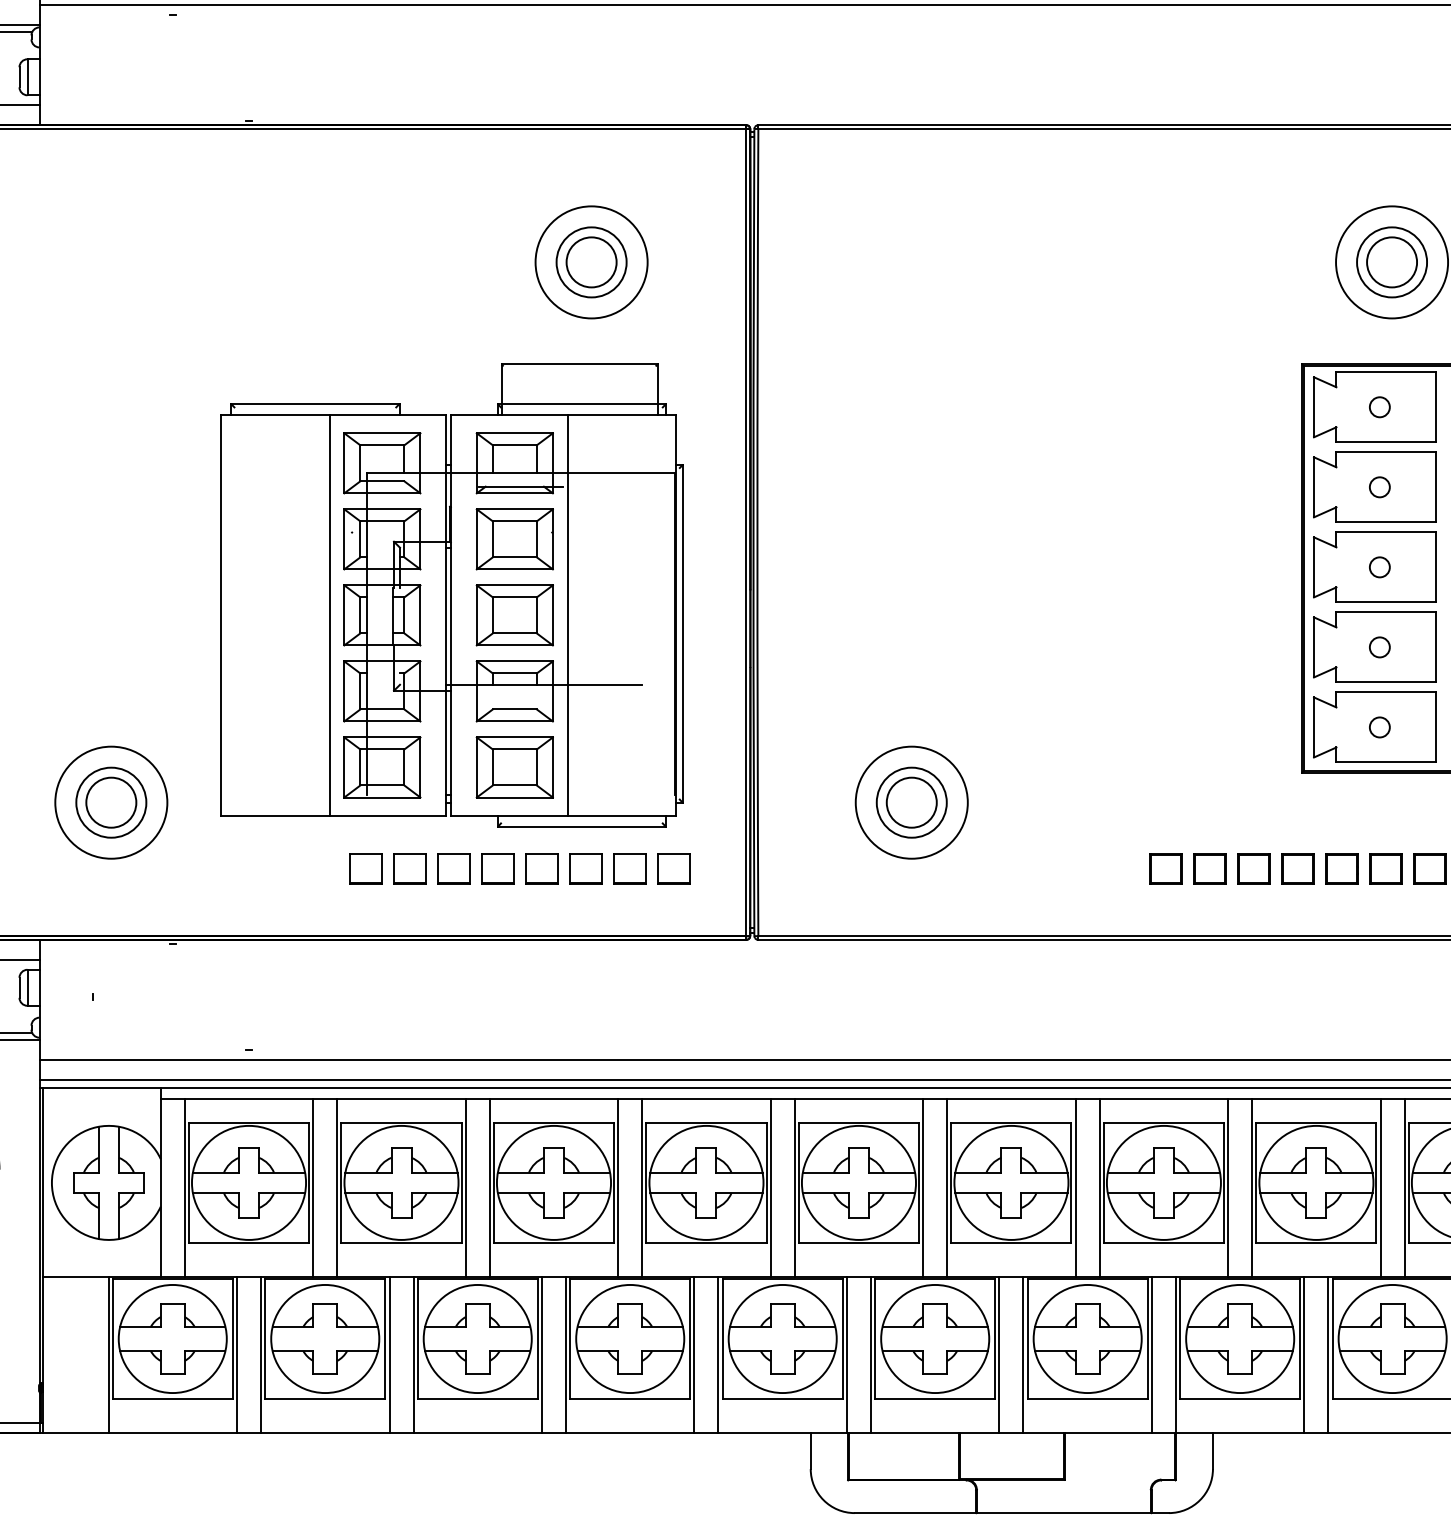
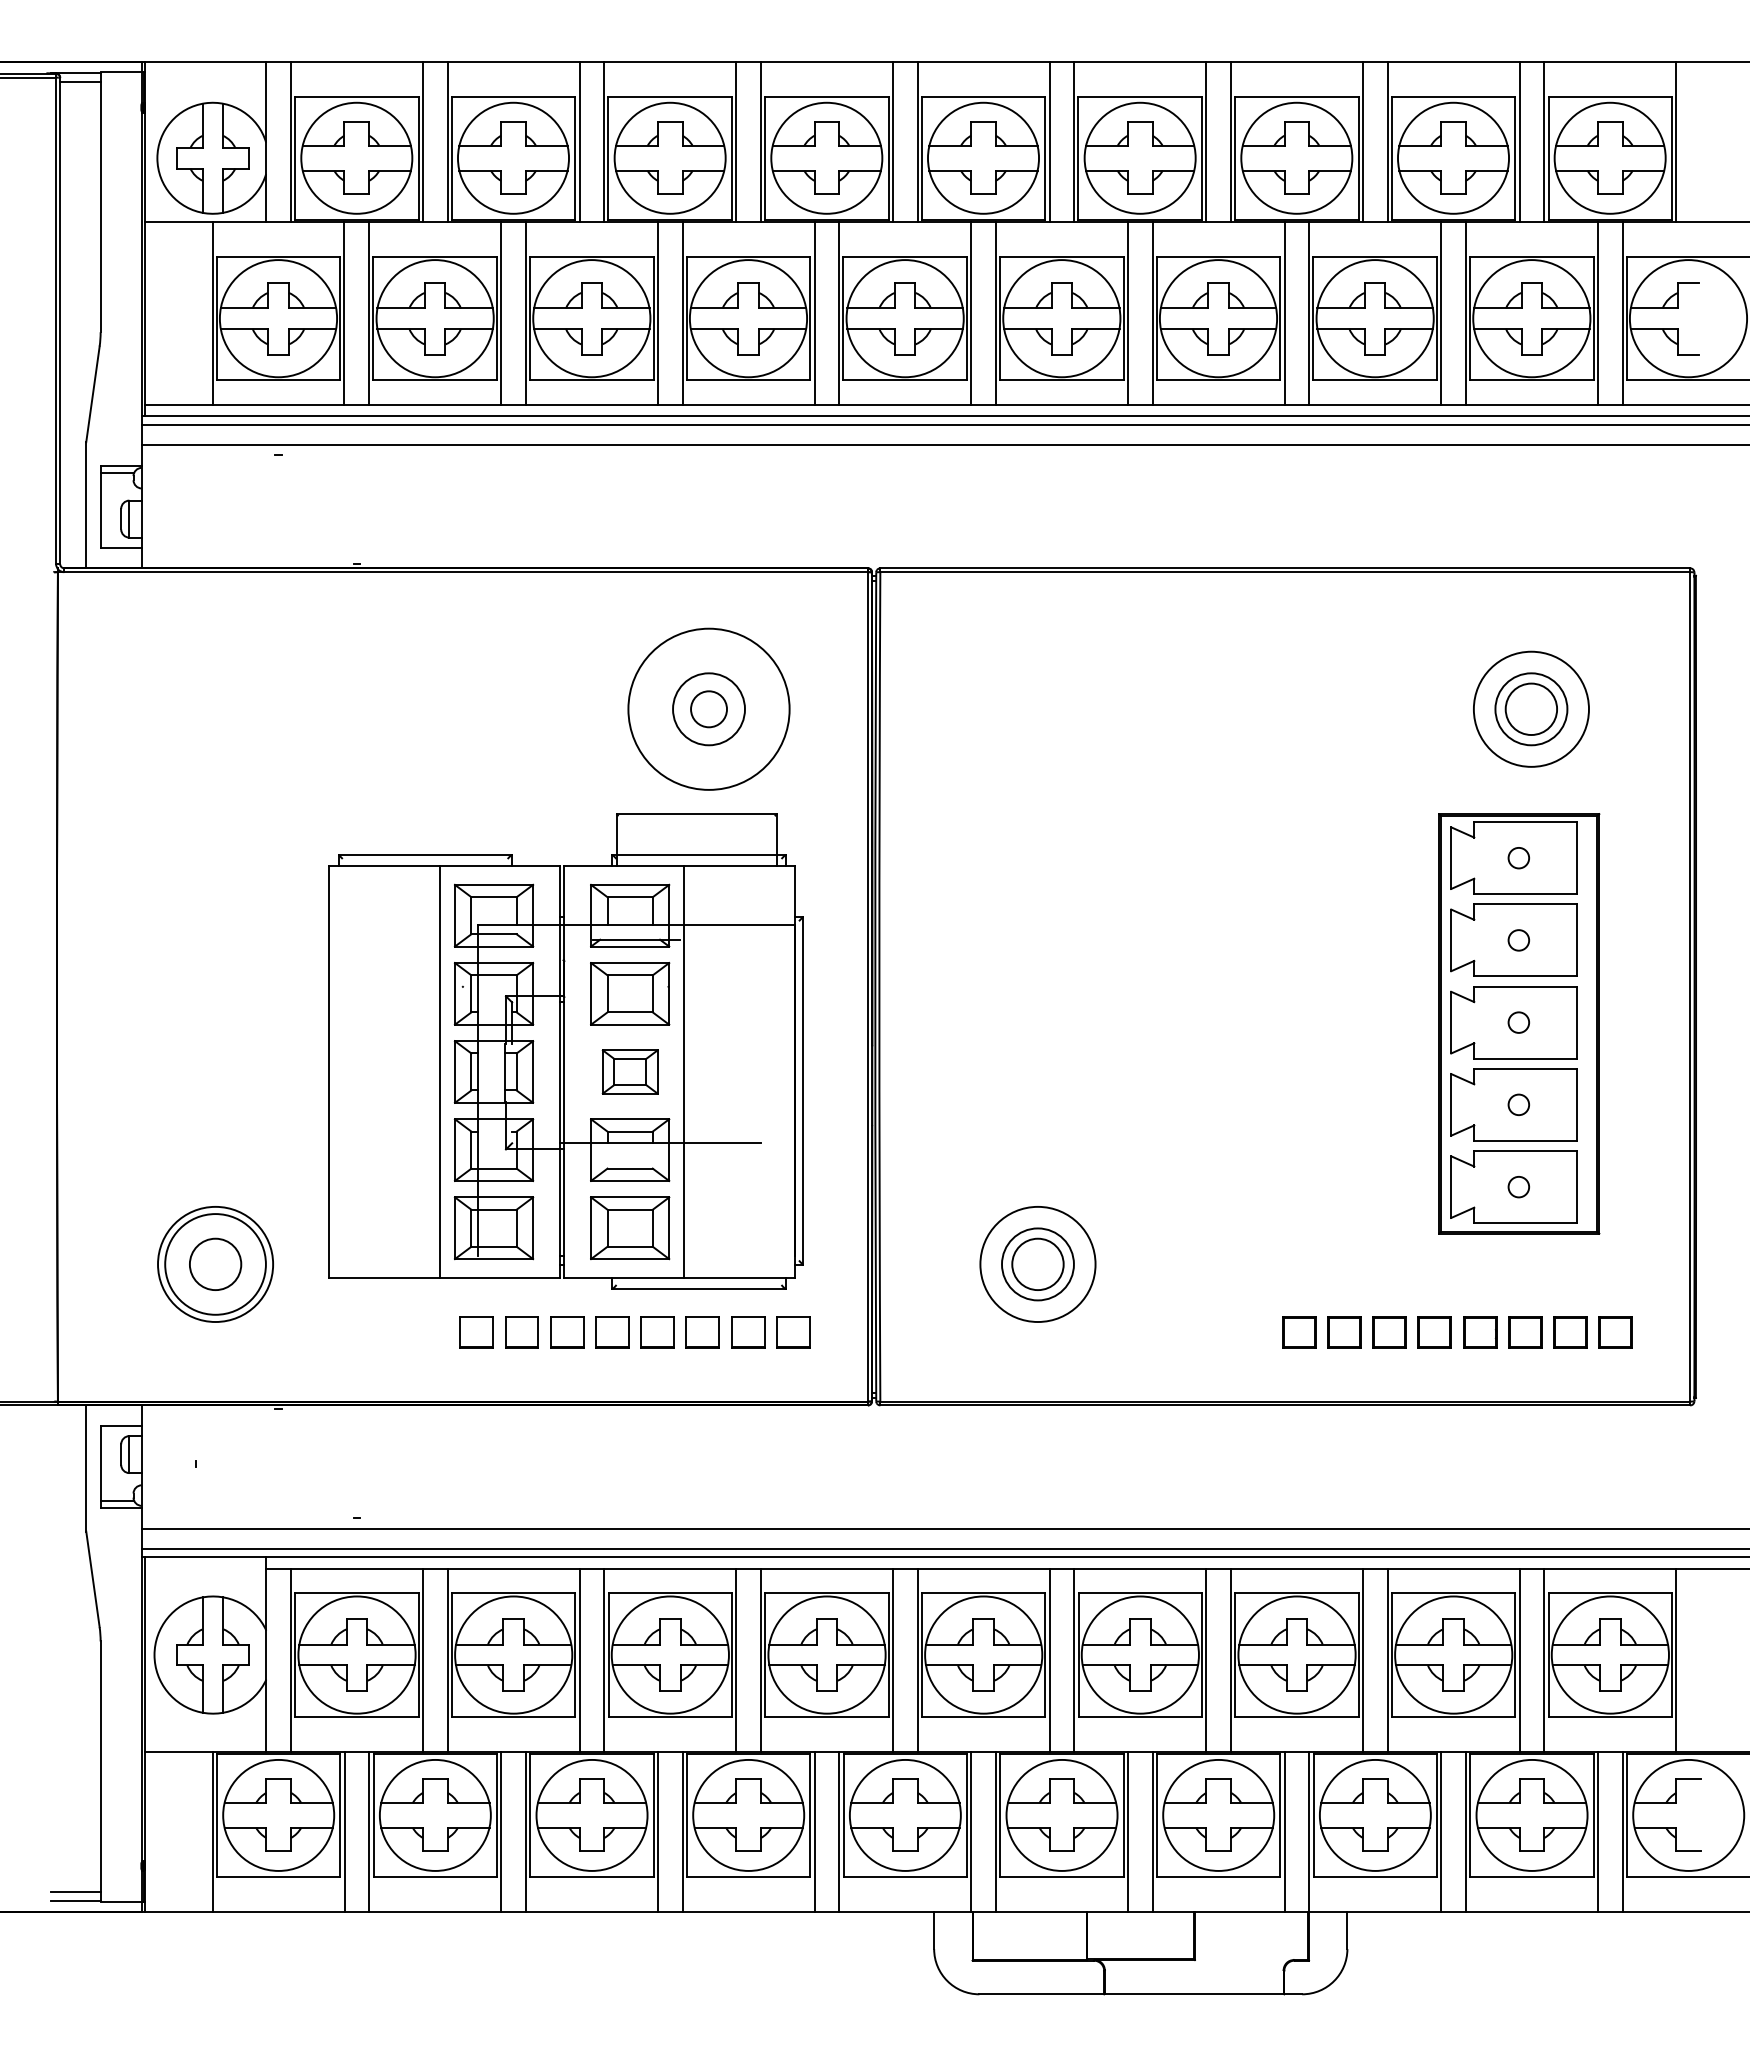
circle: (591, 261) -> (708, 708), size x1.4
circle: (591, 262) -> (708, 709), size x0.7
part: (515, 614) -> (630, 1071), size x0.7
circle: (111, 802) -> (215, 1264), size x1.4

